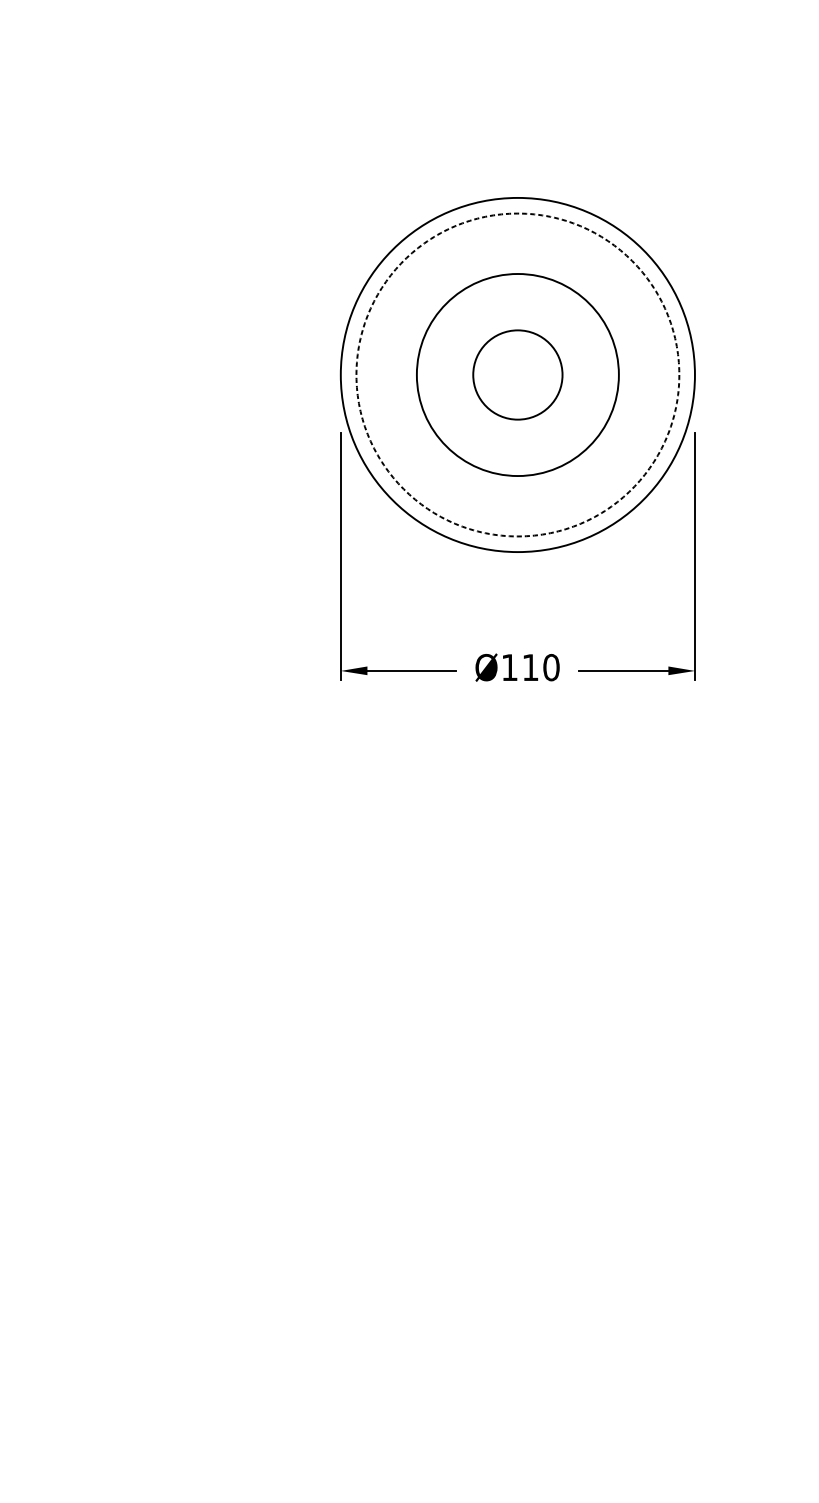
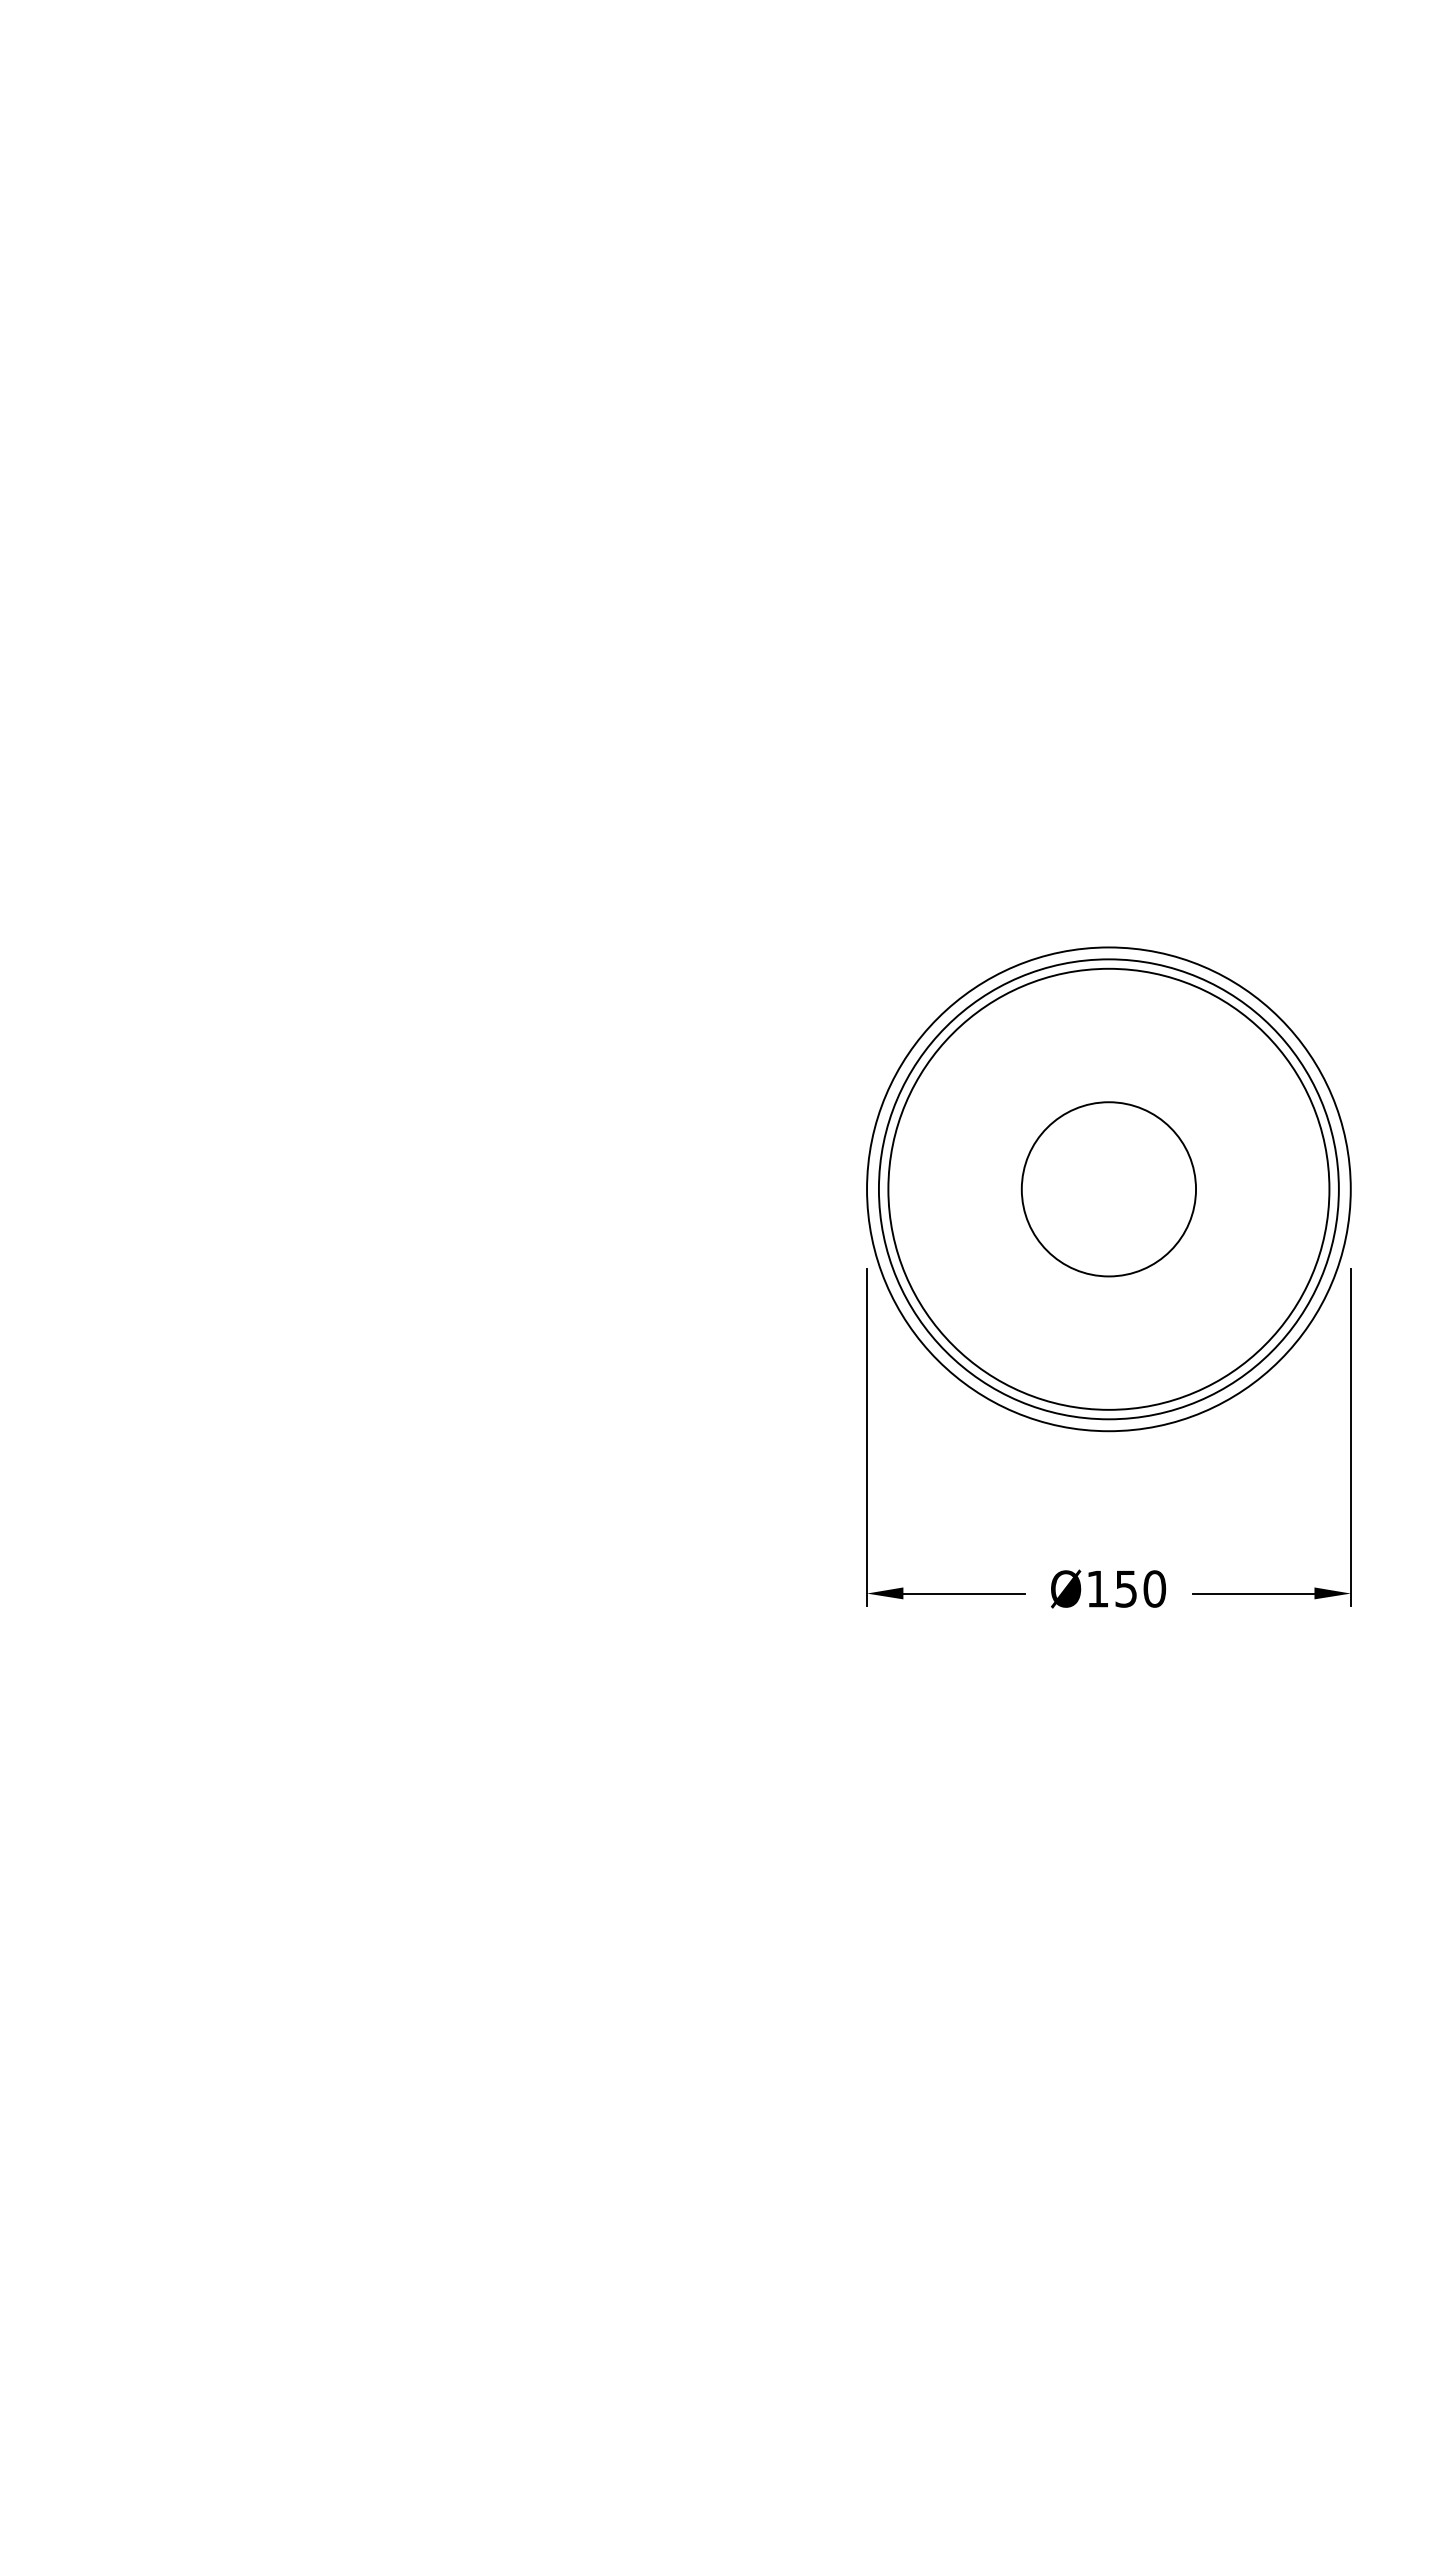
circle: (517, 374) -> (1108, 1188), dashed -> solid
circle: (517, 375) -> (1108, 1189), size x1.43
circle: (517, 375) -> (1108, 1189), size x1.67
text: (530, 667) -> (1125, 1589), Ø110 -> Ø150

